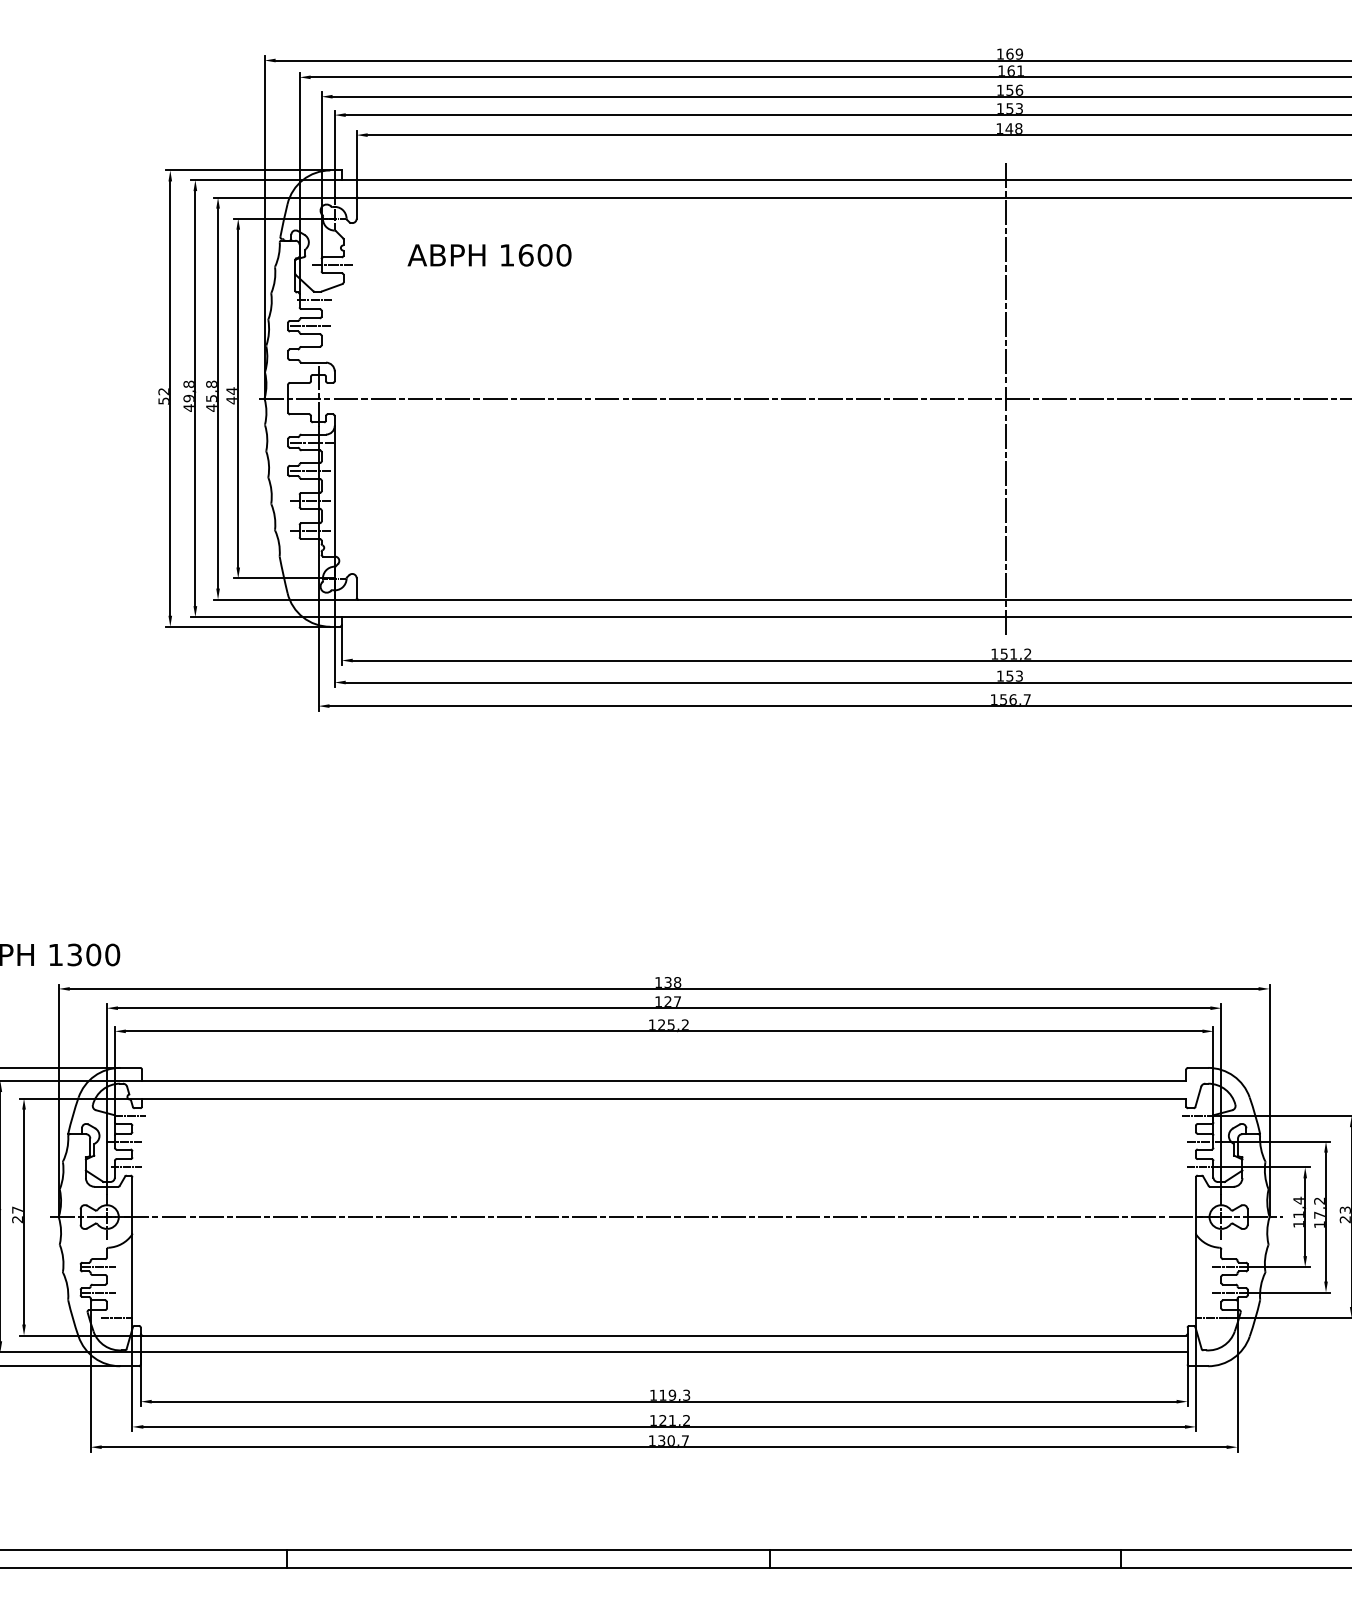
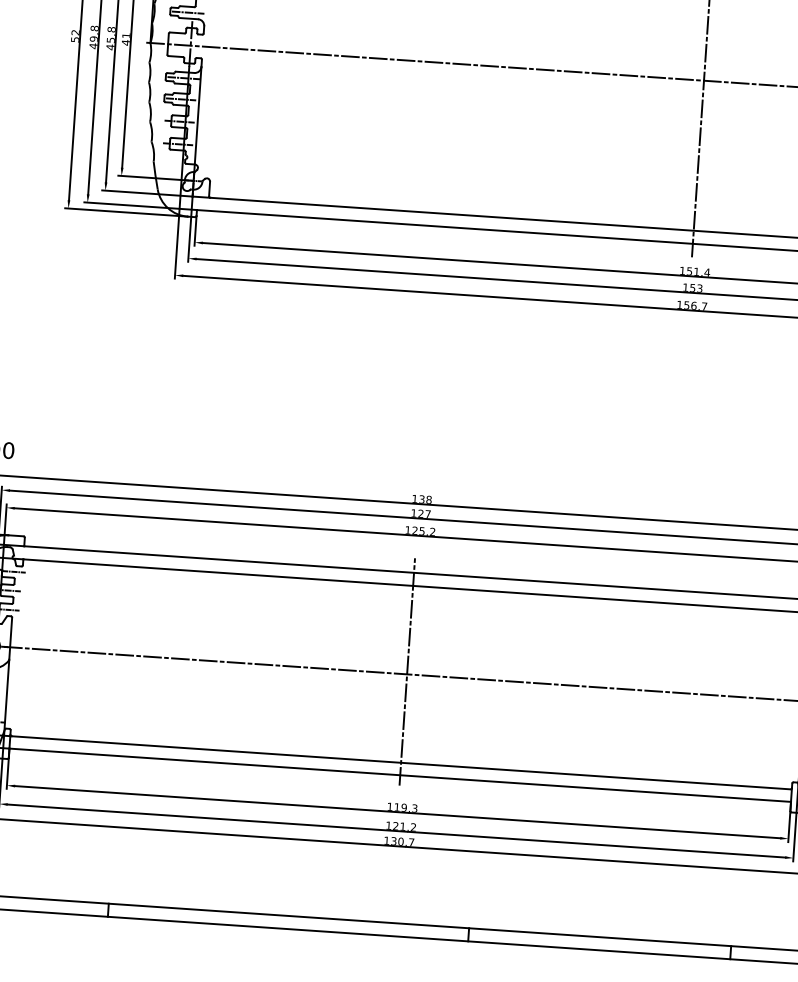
line: (311, 354) -> (187, 12), added
text: (231, 390) -> (126, 35), 44 -> 41
text: (1027, 653) -> (707, 272), 151,2 -> 151,4
line: (664, 1213) -> (407, 671), added

